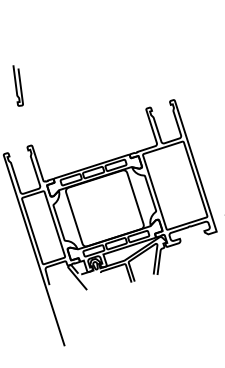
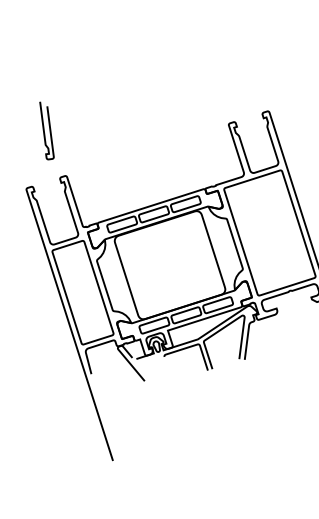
curve: (16, 85) -> (44, 130), moved

